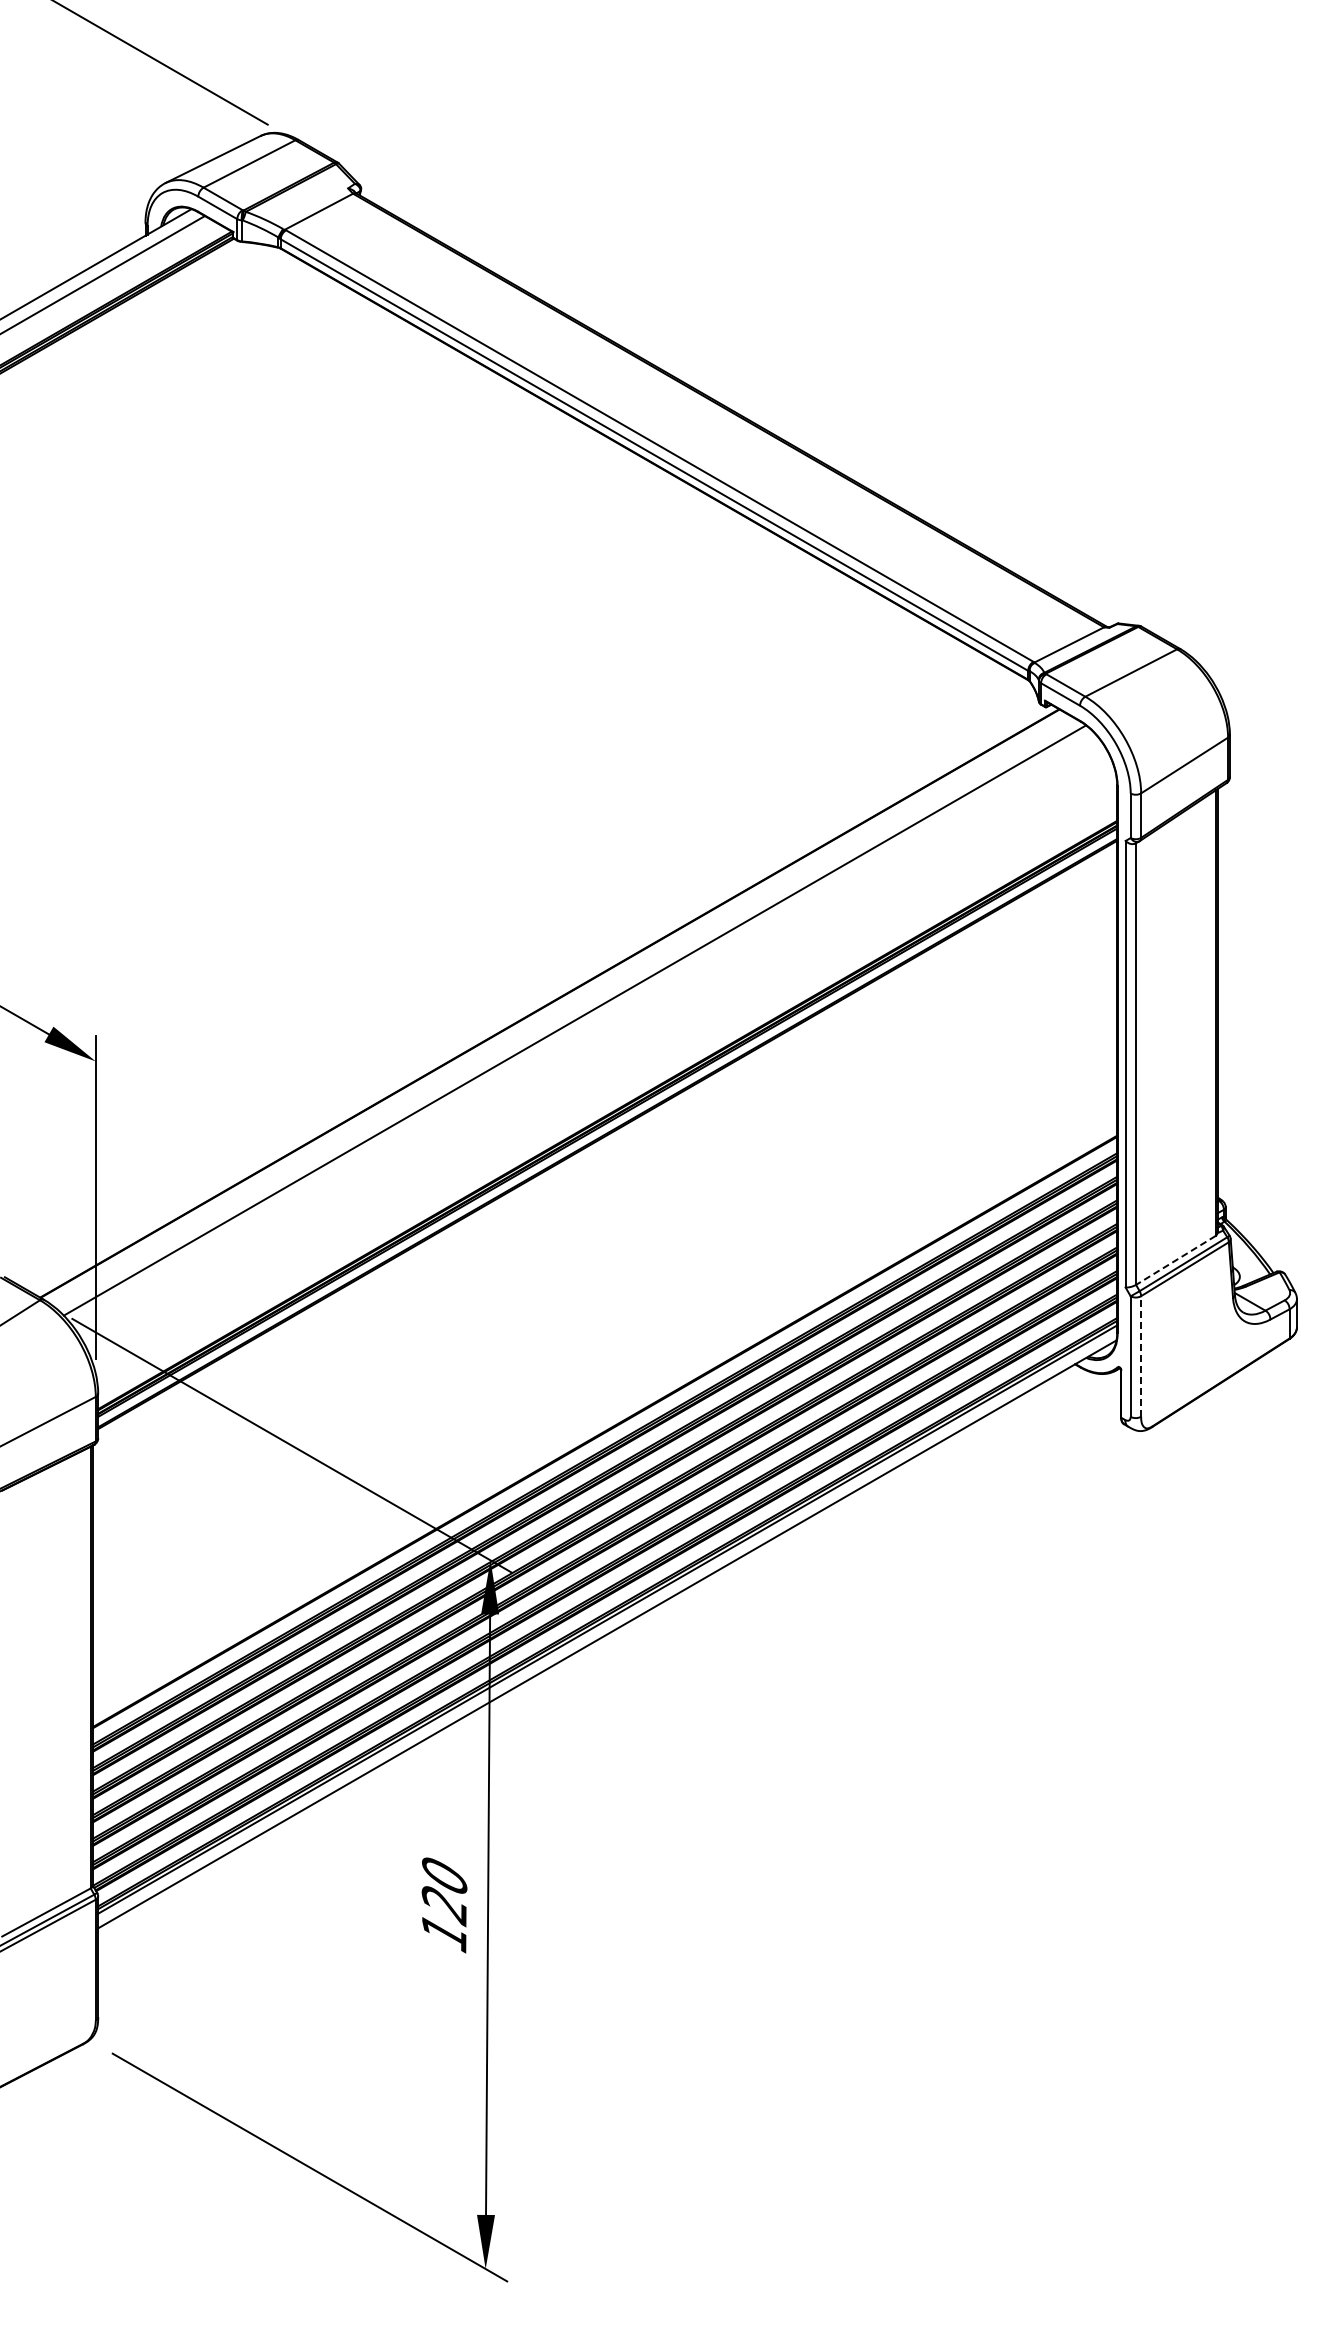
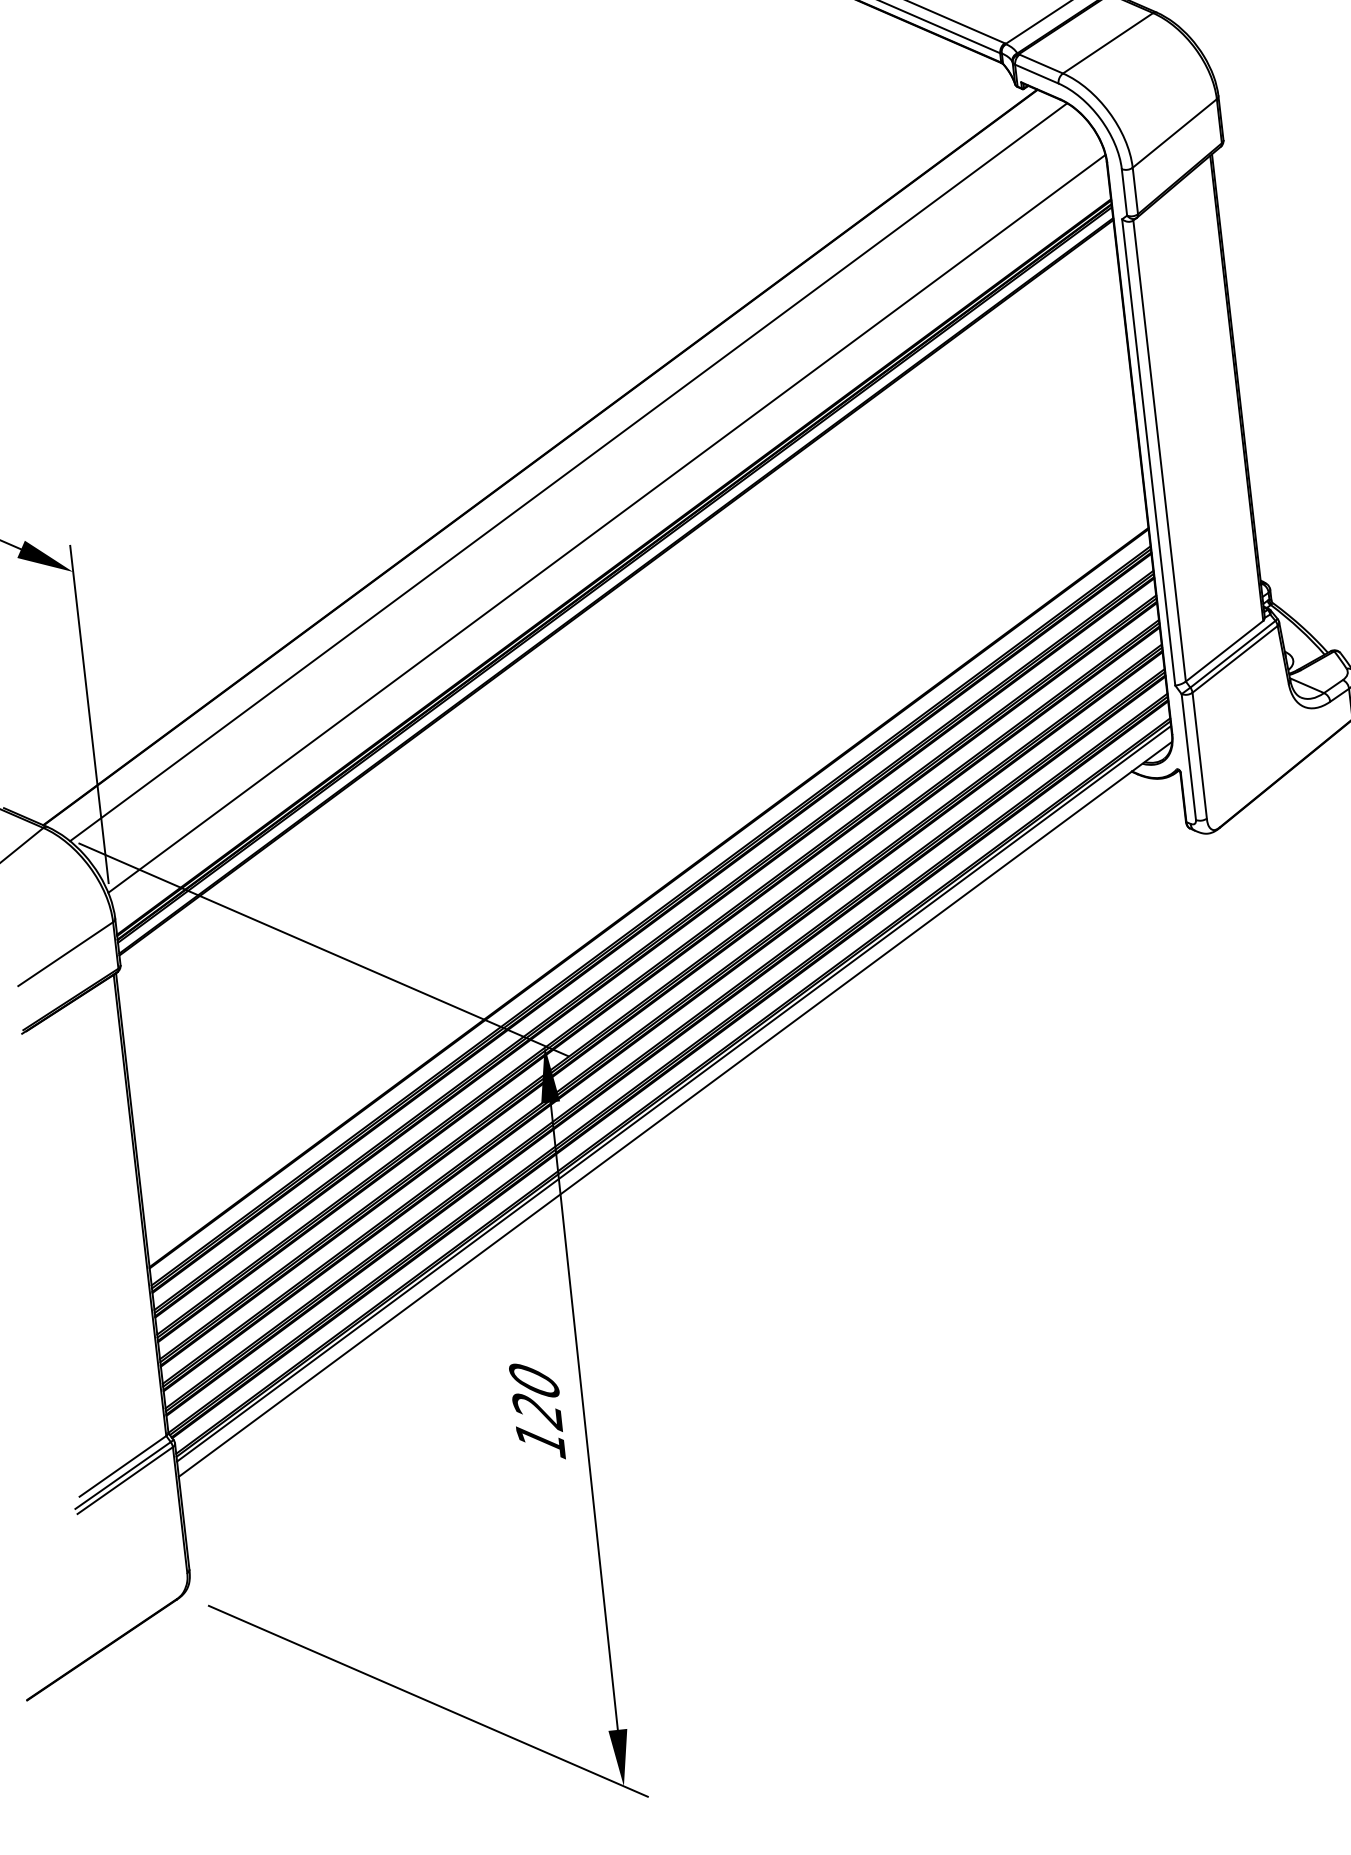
line: (605, 1073) -> (606, 523), added
line: (1175, 1260) -> (1224, 651), dashed -> solid
line: (1141, 1355) -> (1199, 754), dashed -> solid

